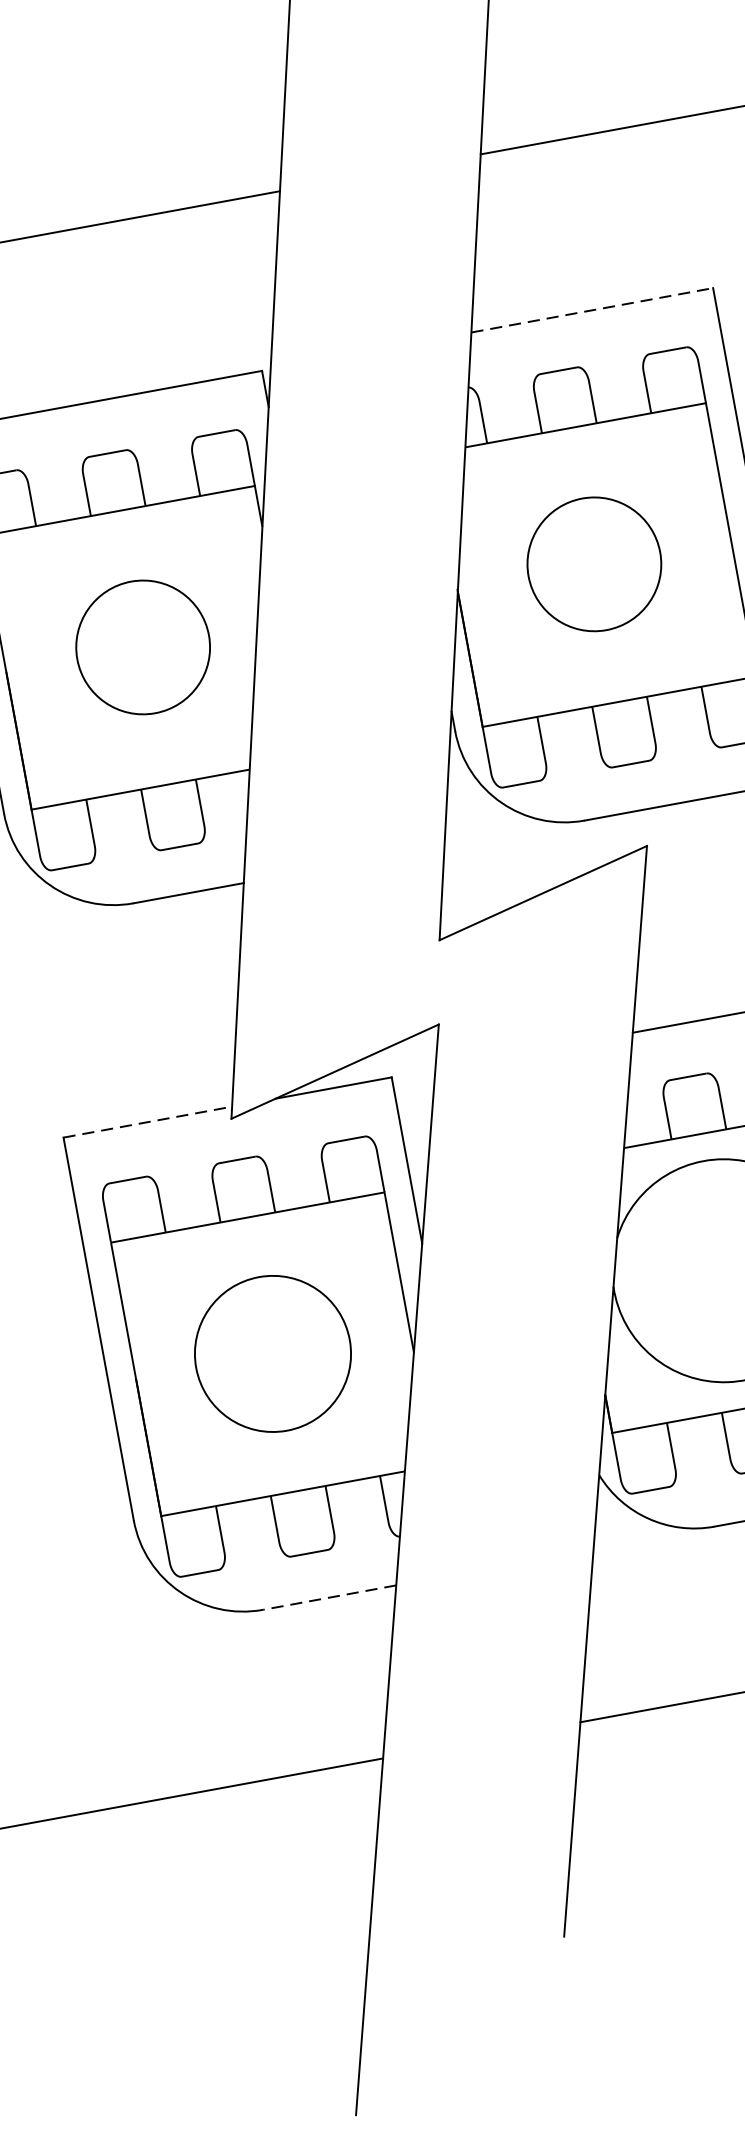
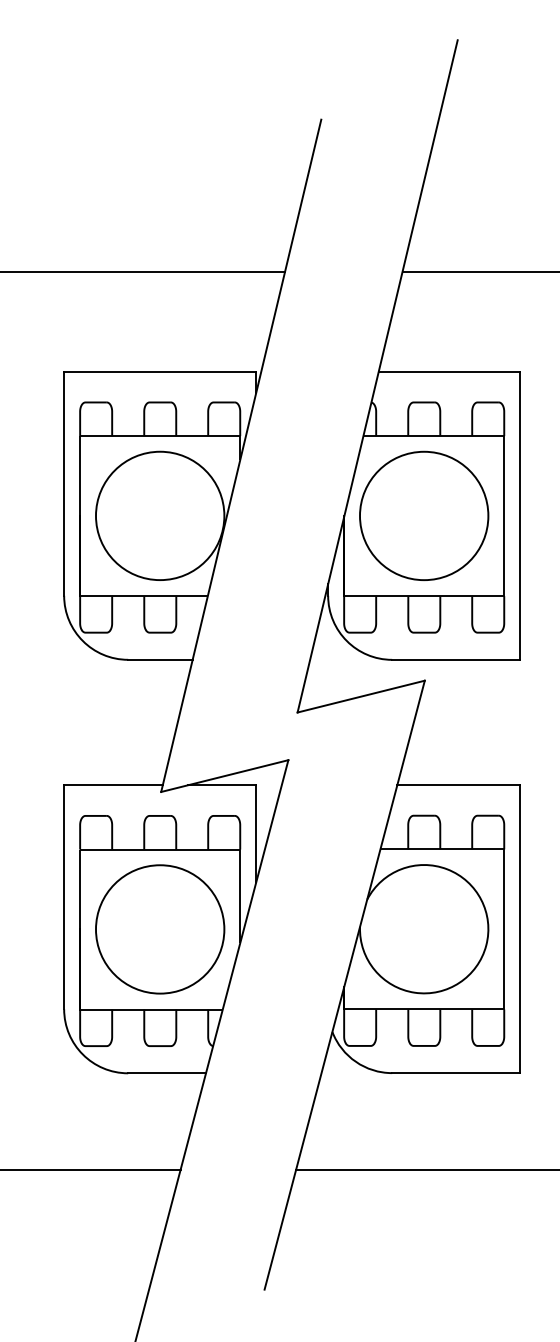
line: (592, 309) -> (449, 371), dashed -> solid
circle: (594, 563) -> (424, 515), size x1.67
circle: (143, 646) -> (160, 515), size x1.67
line: (147, 1122) -> (113, 785), dashed -> solid
circle: (273, 1353) -> (160, 929), size x1.43
line: (330, 1597) -> (167, 1073), dashed -> solid

